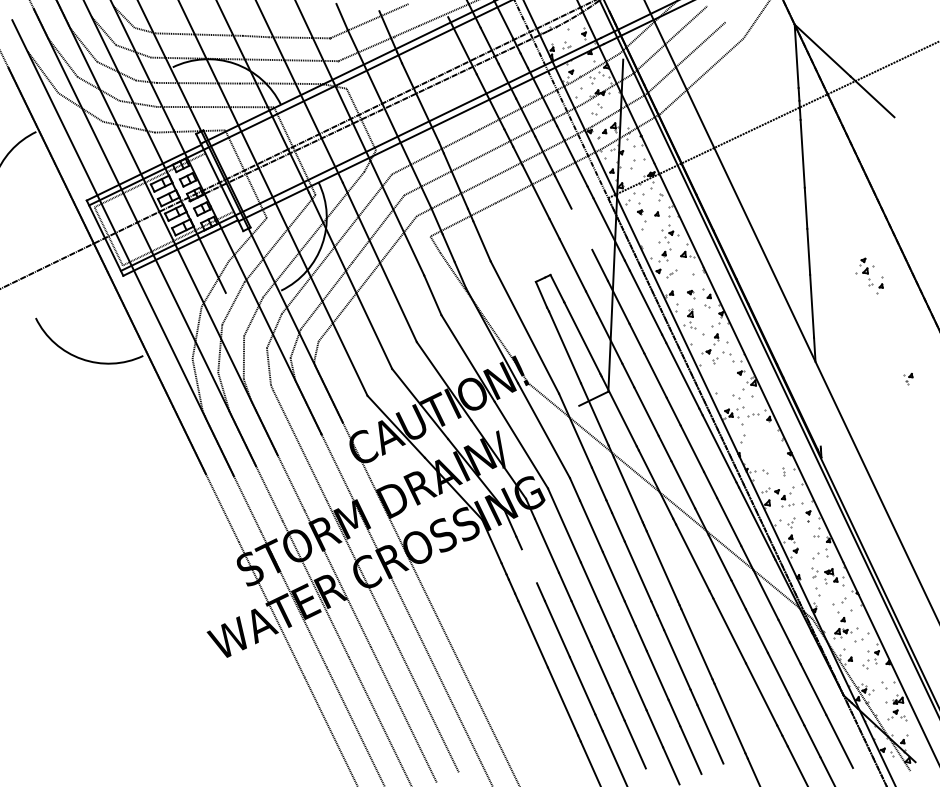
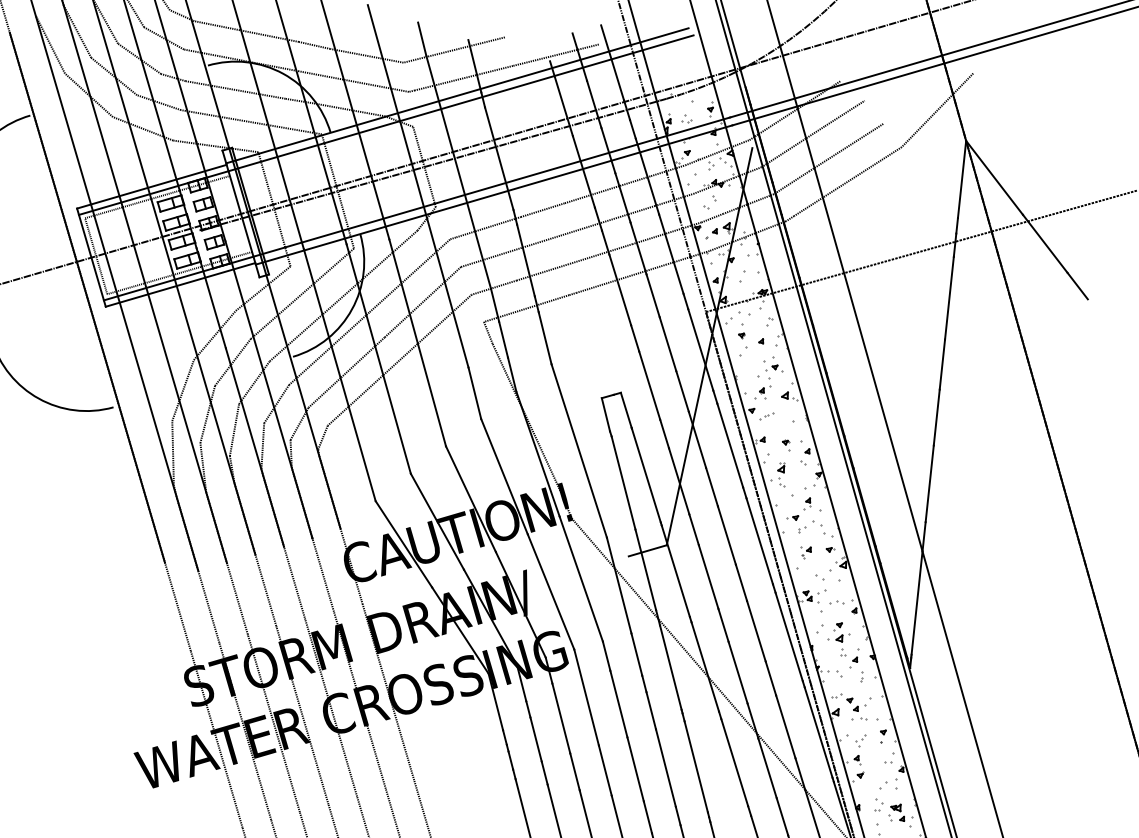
line: (904, 126) -> (1077, 286), added
line: (581, 228) -> (667, 343), added
part: (869, 275) -> (843, 644), moved
line: (262, 368) -> (254, 446), added
part: (908, 378) -> (805, 552), moved
line: (817, 403) -> (916, 602), added
line: (529, 566) -> (536, 739), added

